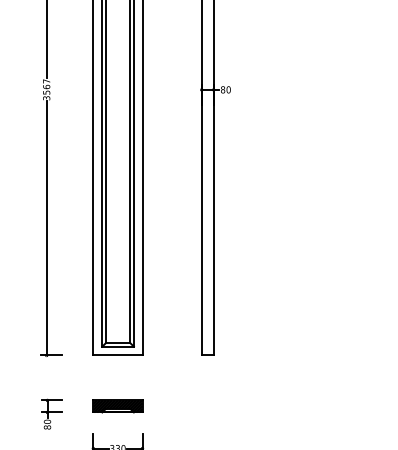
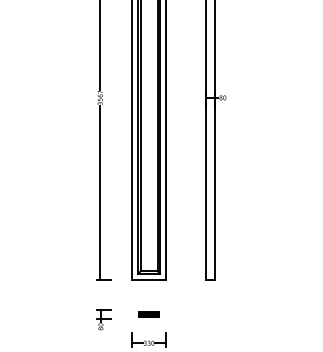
part: (117, 406) -> (148, 314), size x0.6

